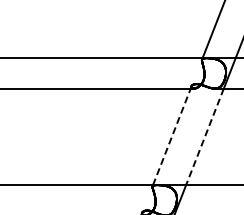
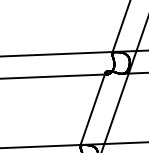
line: (172, 135) -> (93, 108), dashed -> solid
line: (205, 136) -> (116, 108), dashed -> solid

